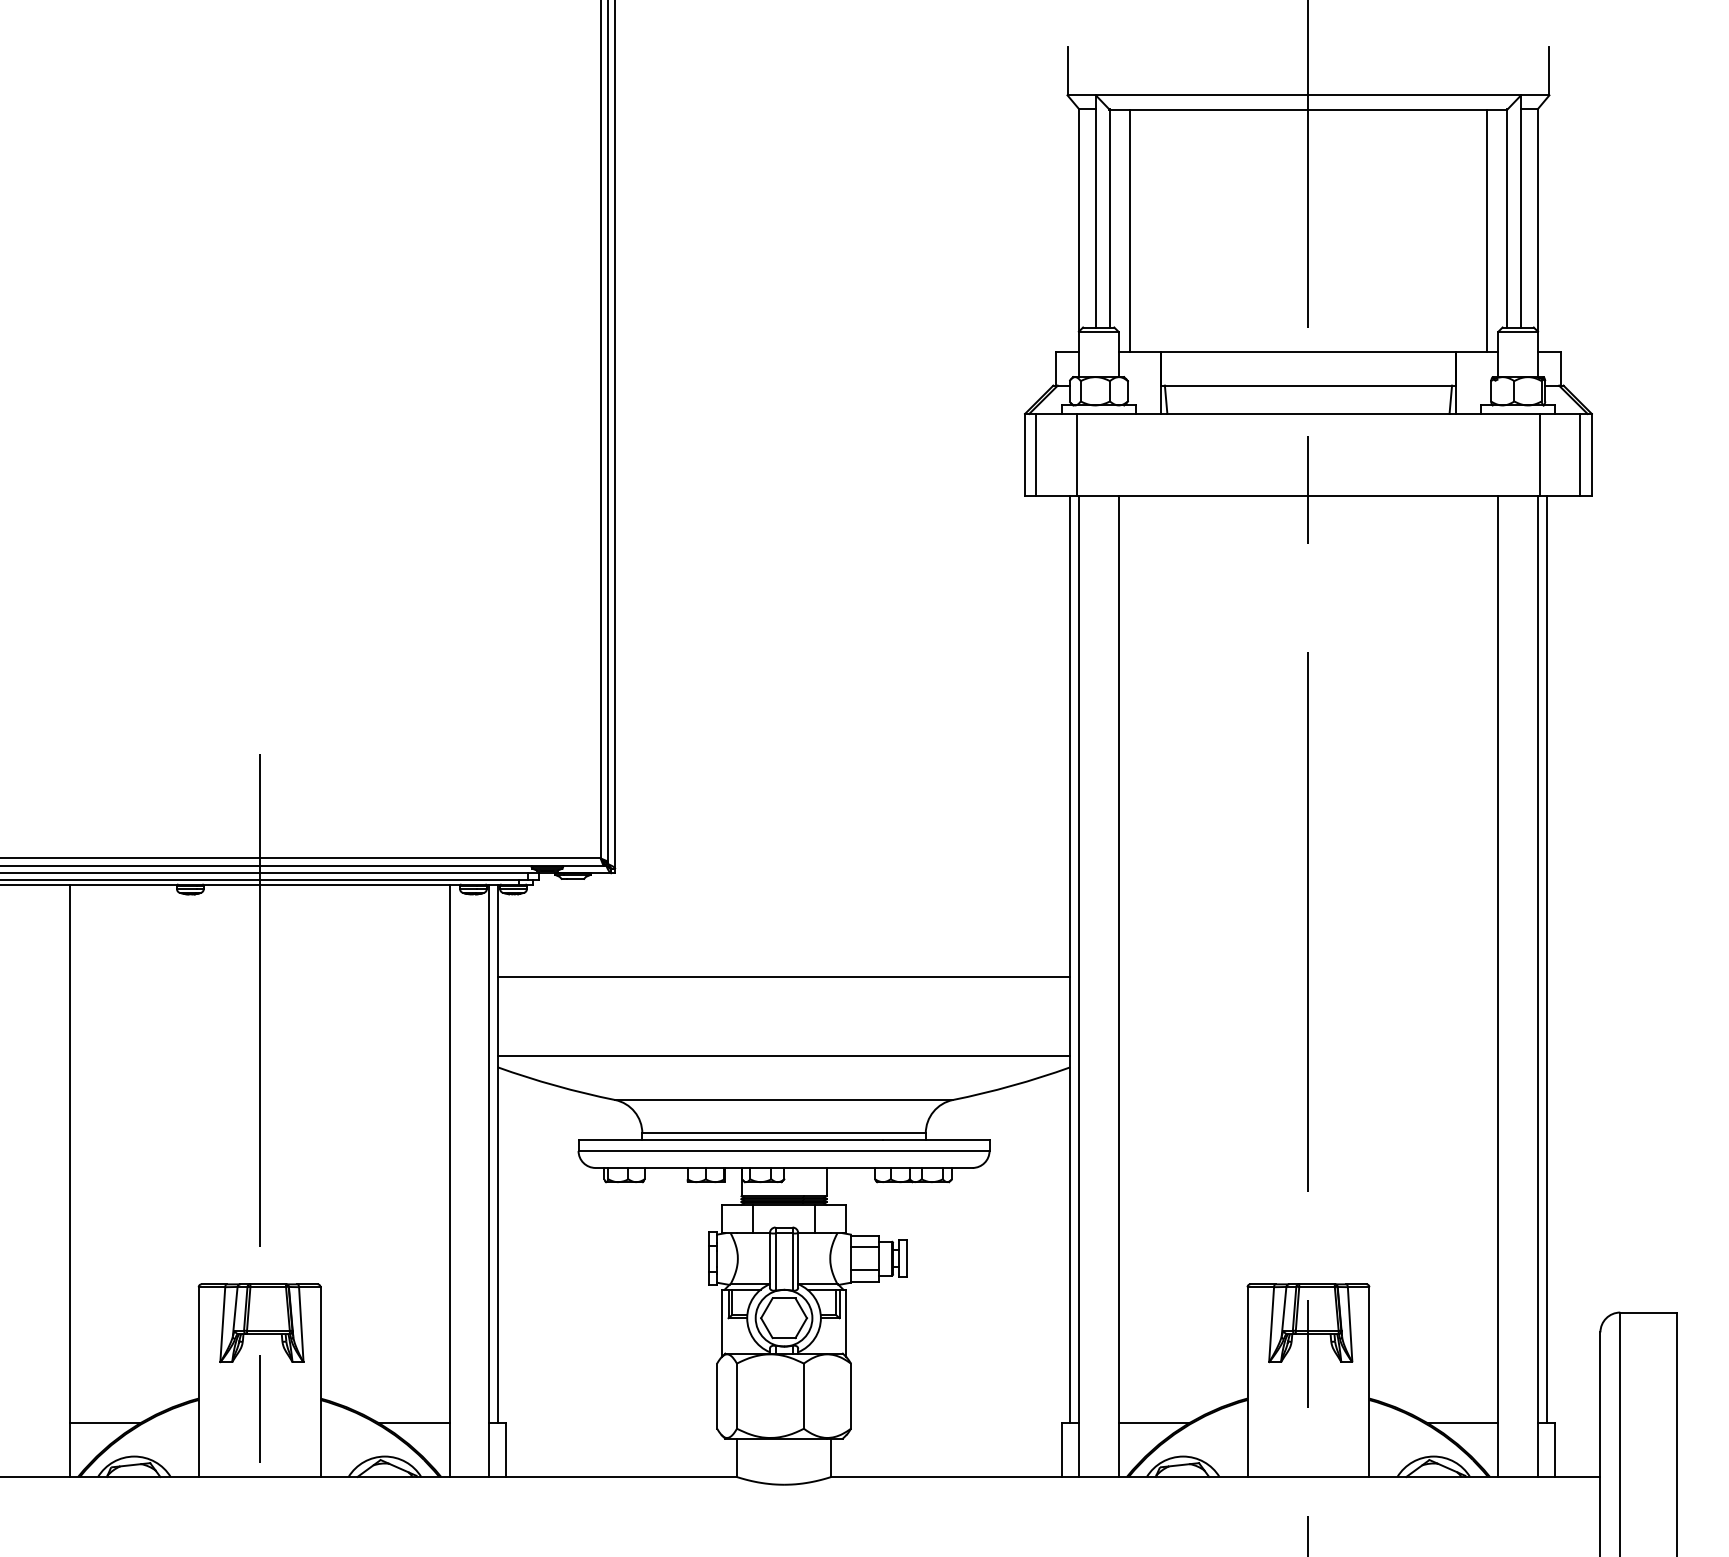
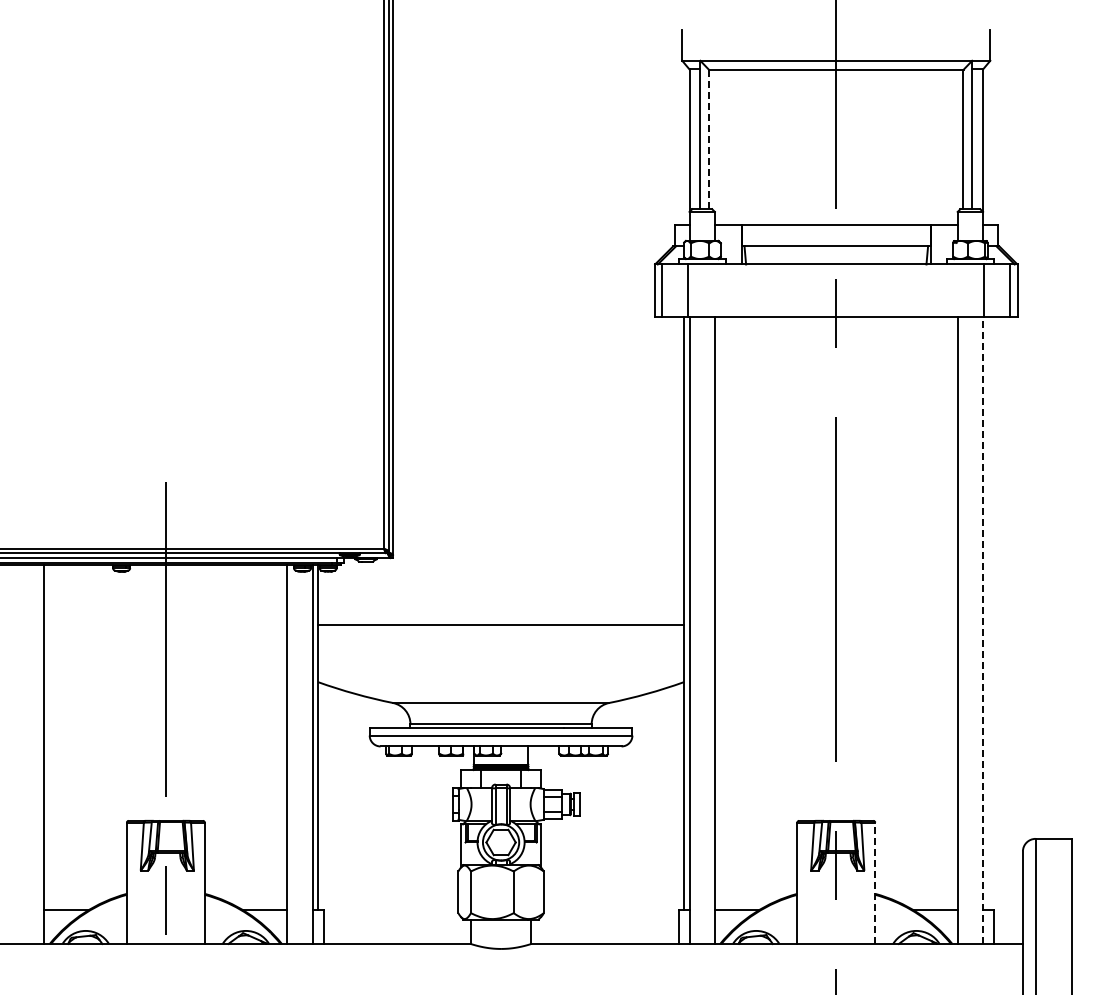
line: (1110, 218) -> (709, 139), solid -> dashed
line: (1130, 229) -> (722, 146), removed
line: (1487, 229) -> (950, 146), removed
line: (1546, 959) -> (988, 613), removed
line: (1538, 986) -> (983, 630), solid -> dashed
line: (784, 1056) -> (501, 675), removed
line: (1369, 1382) -> (875, 883), solid -> dashed

